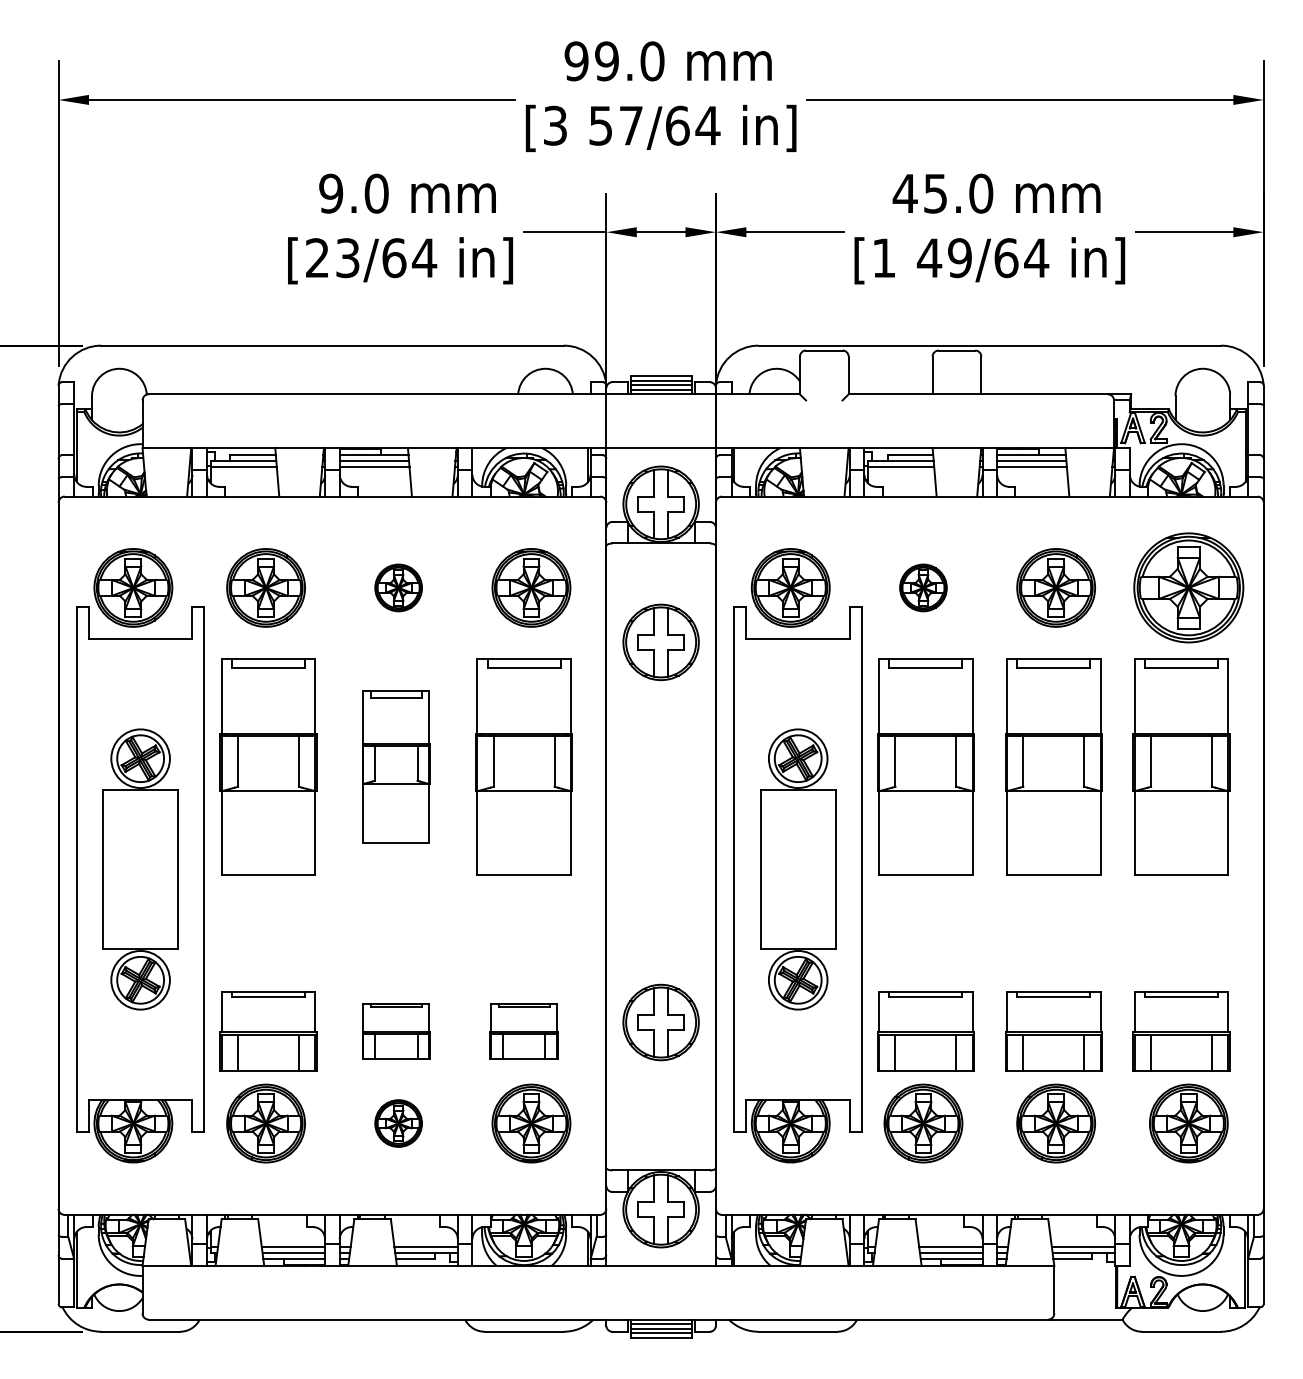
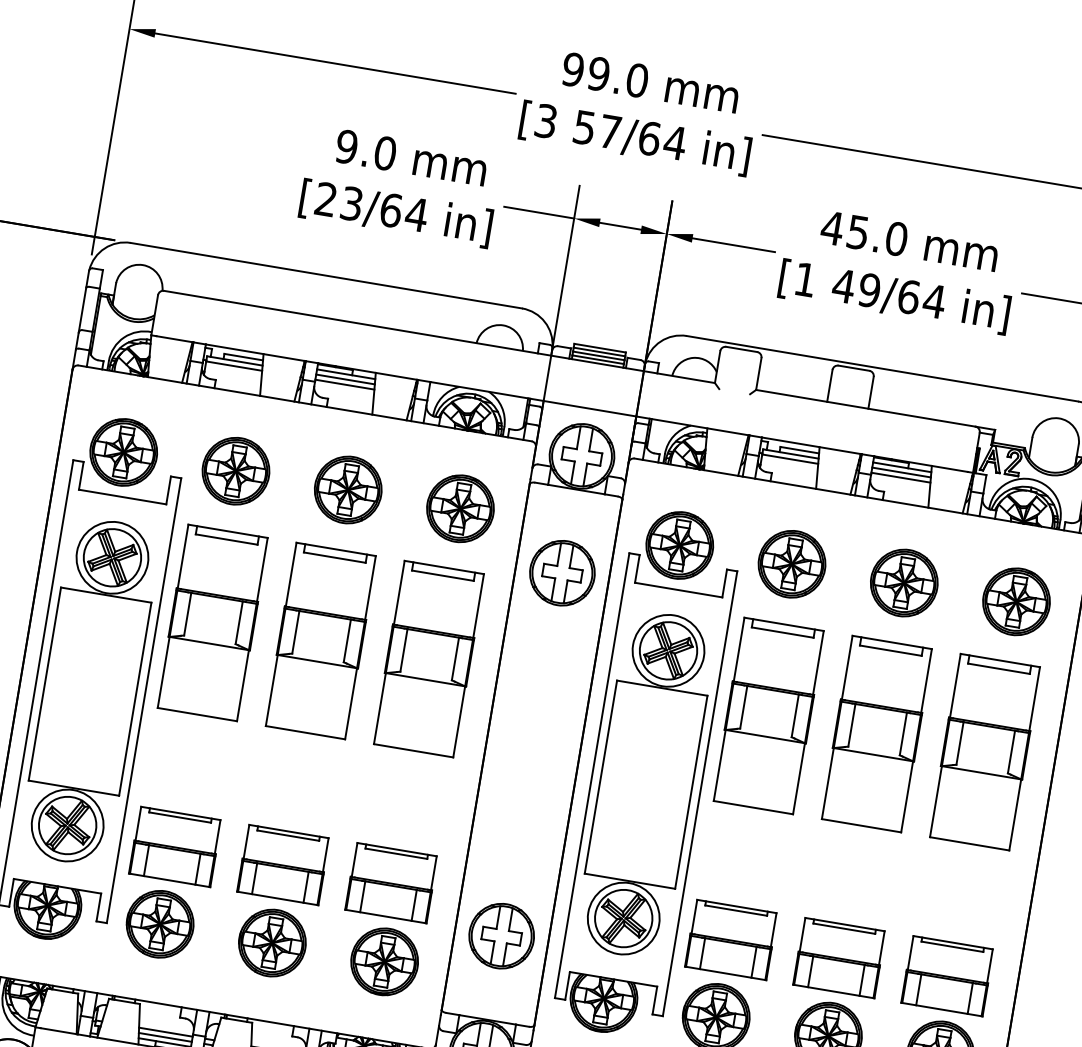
part: (398, 587) -> (348, 489), size x1.67
part: (923, 587) -> (792, 563), size x1.67
part: (1188, 587) -> (1016, 601), size x0.71
part: (395, 766) -> (320, 640), size x1.43
part: (140, 869) -> (89, 691), size x1.43
part: (798, 869) -> (646, 784), size x1.43
part: (660, 1022) -> (501, 936), moved
part: (395, 1031) -> (282, 864), size x1.43
part: (523, 1031) -> (390, 882), size x1.43
part: (398, 1123) -> (272, 942), size x1.67

